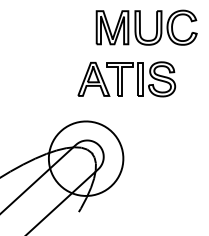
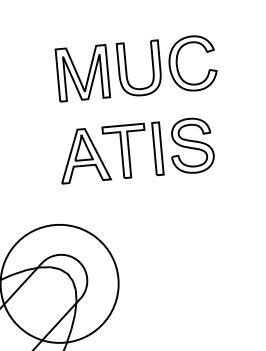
part: (126, 79) -> (135, 150), moved

